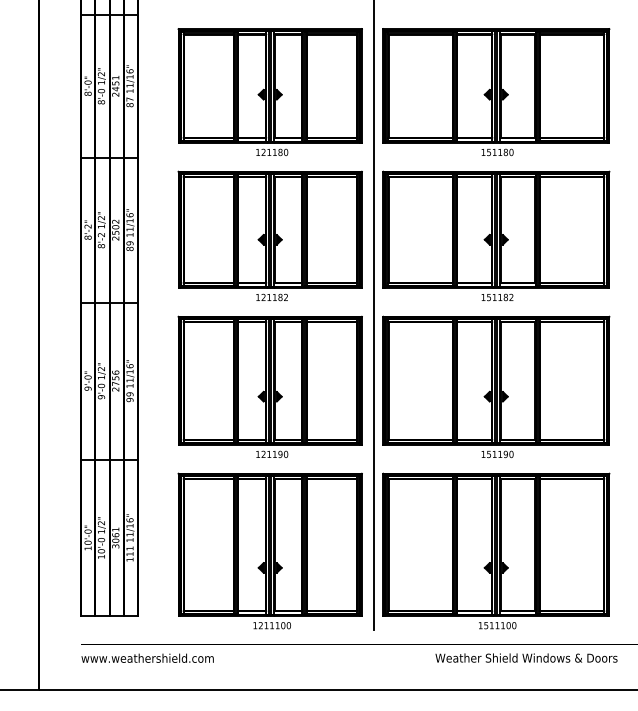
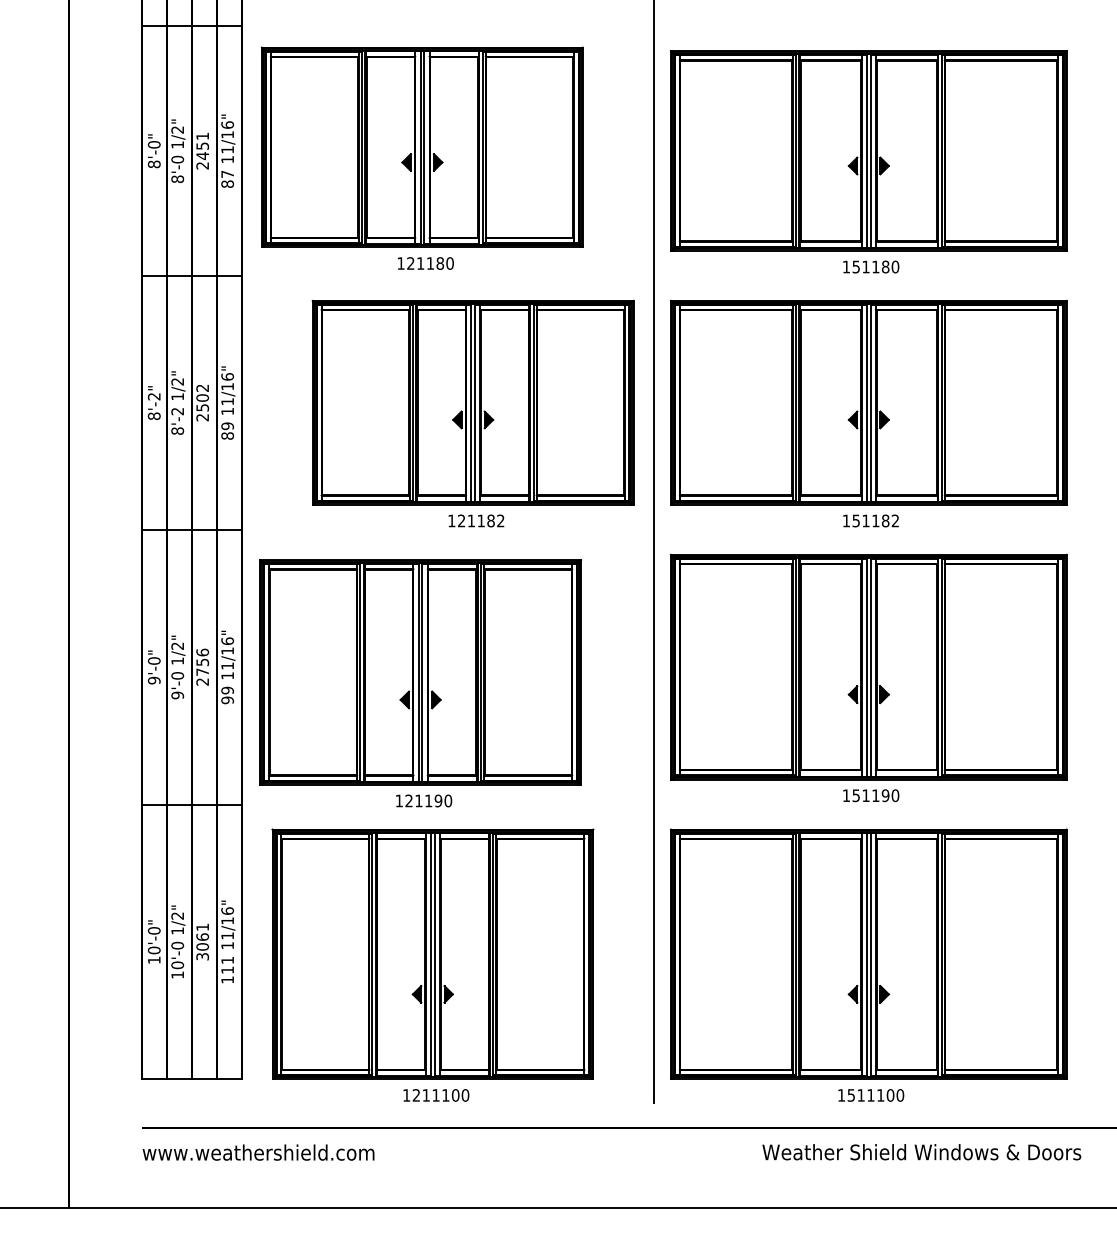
part: (269, 92) -> (421, 158), moved
part: (269, 386) -> (419, 682), moved
part: (269, 550) -> (431, 963), moved

